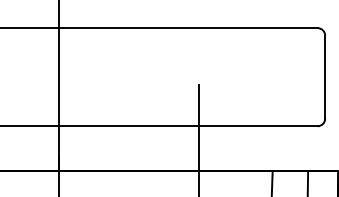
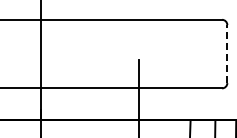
line: (325, 76) -> (227, 53), solid -> dashed

